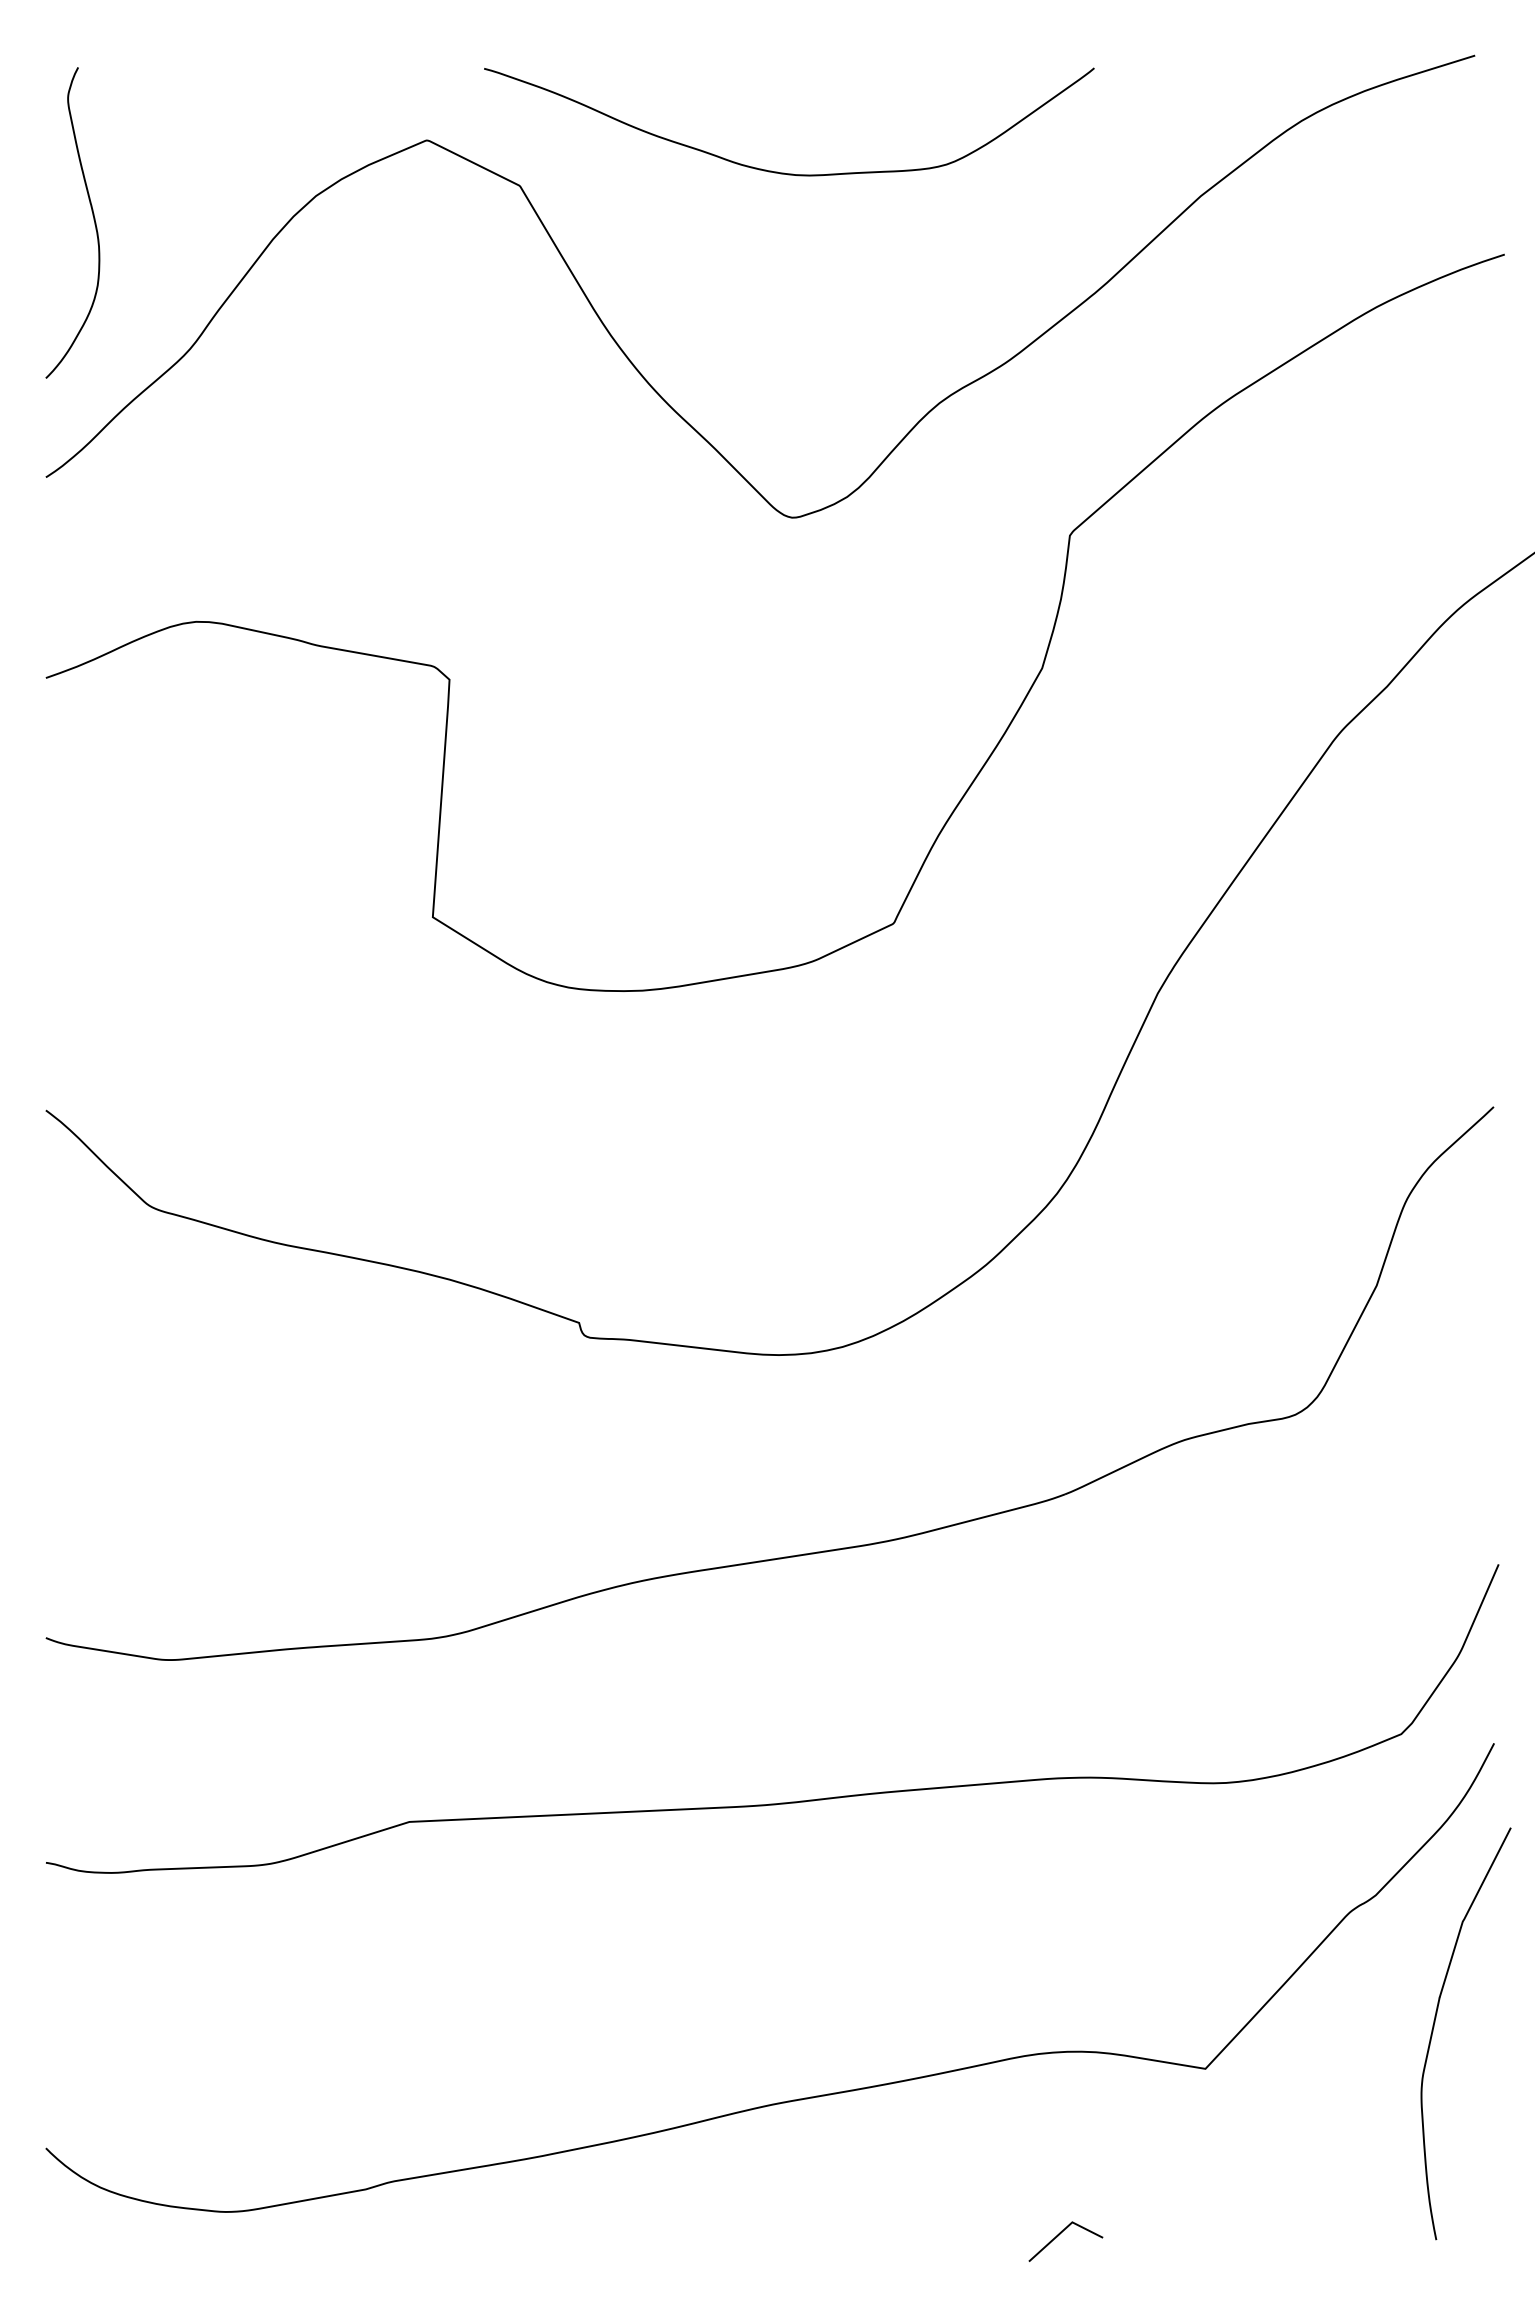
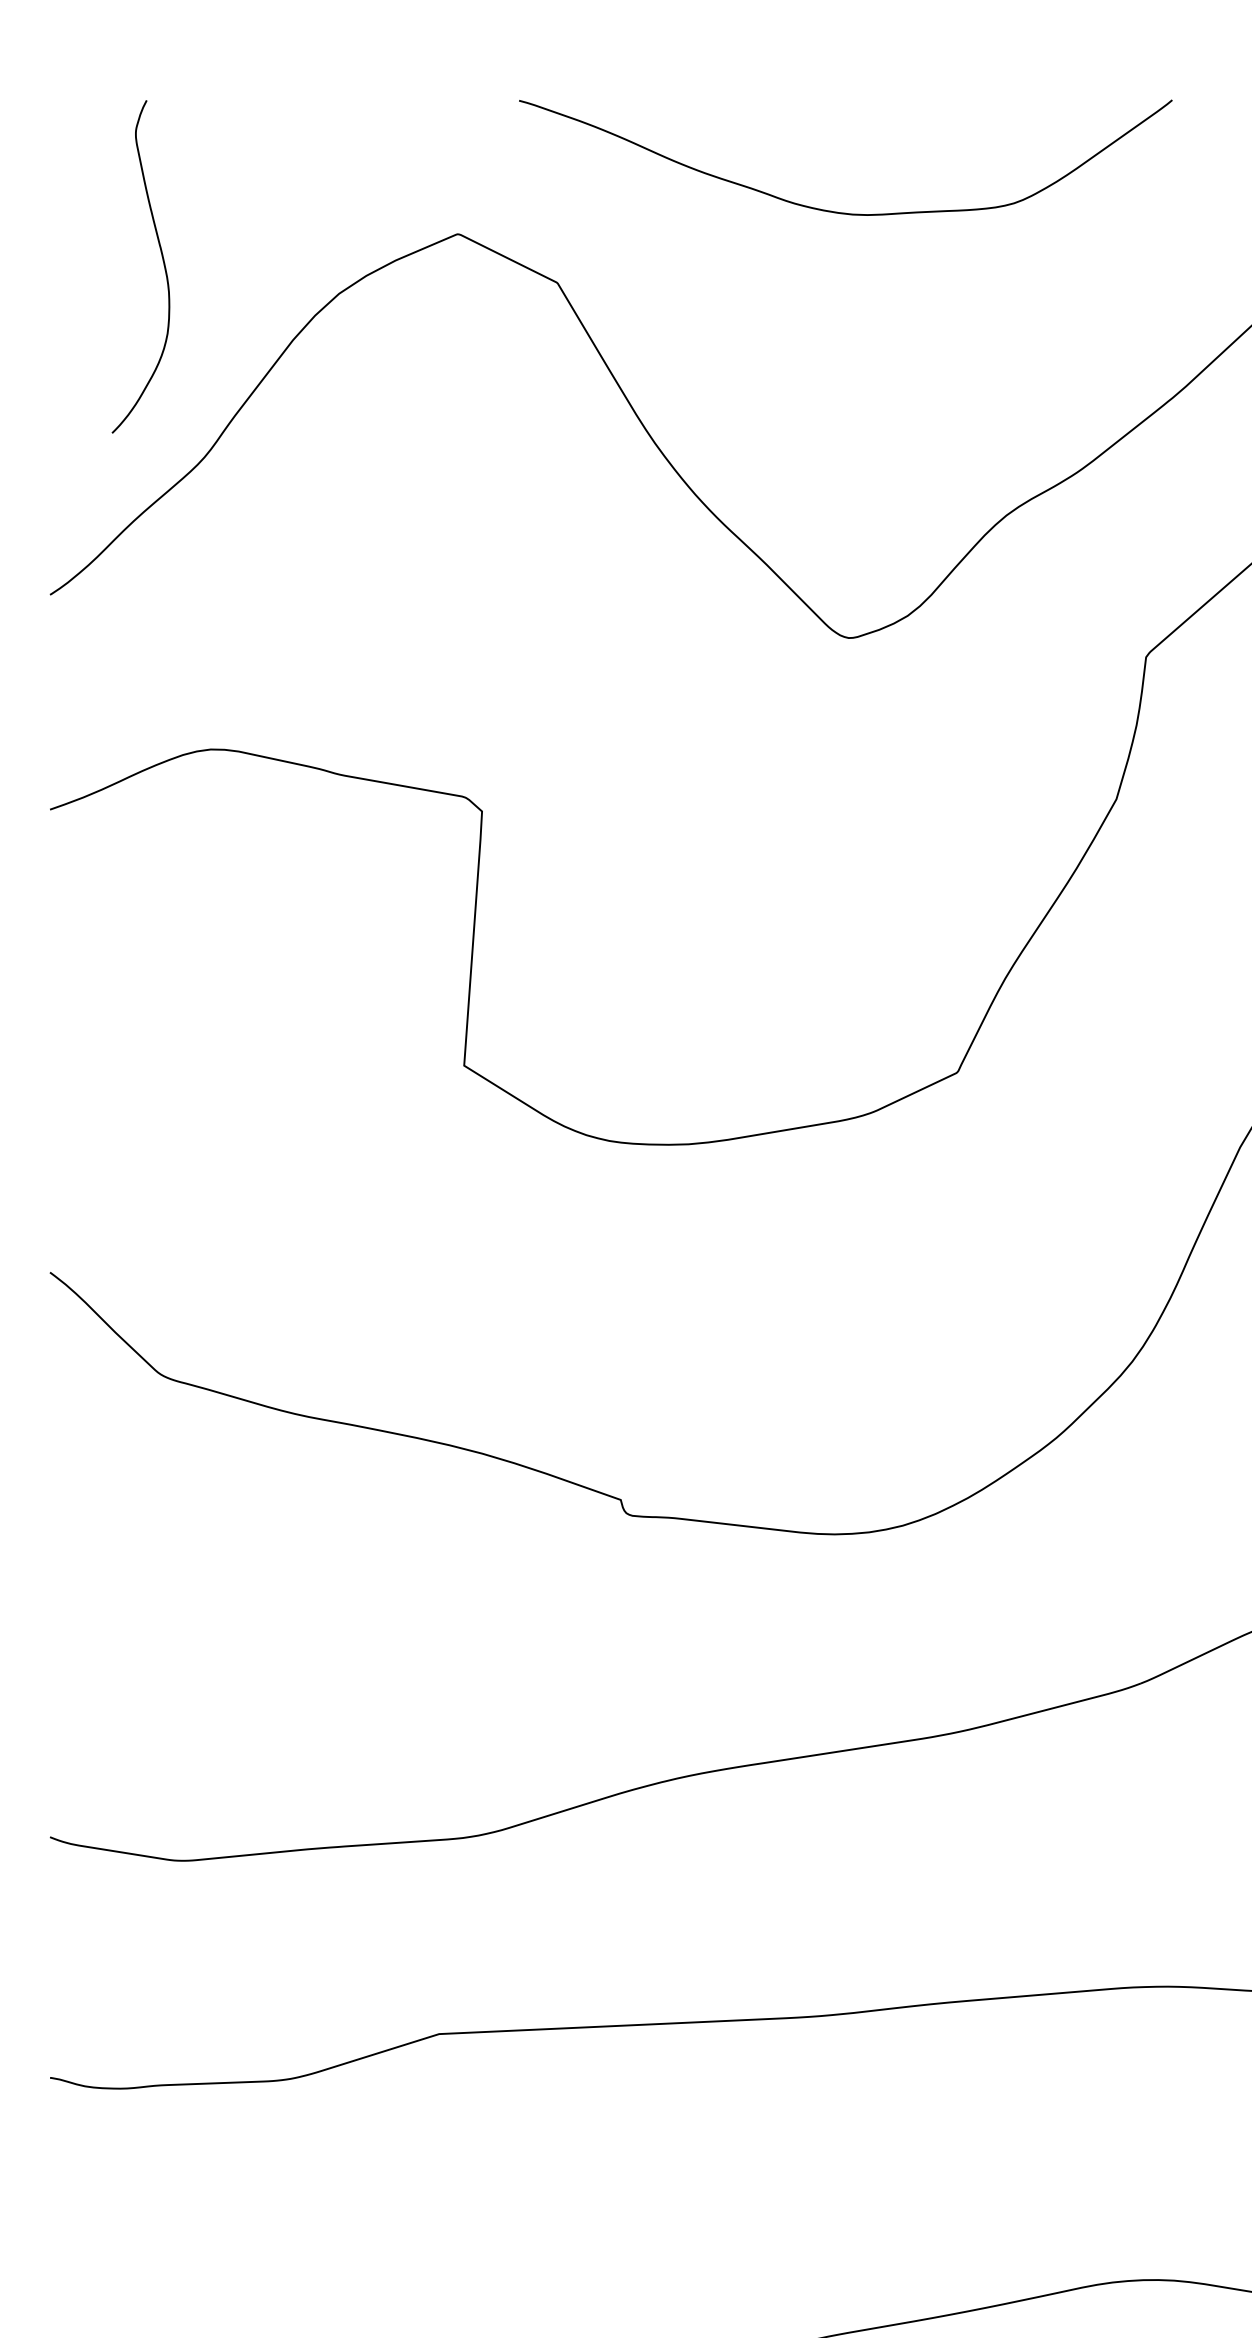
curve: (784, 172) -> (840, 211), moved
curve: (93, 220) -> (163, 264), moved

